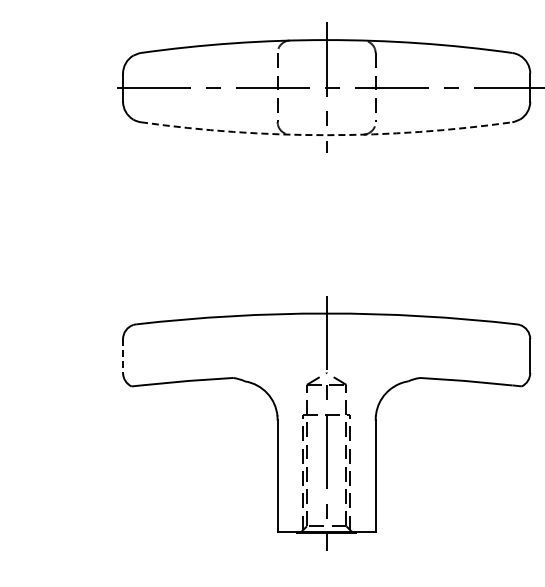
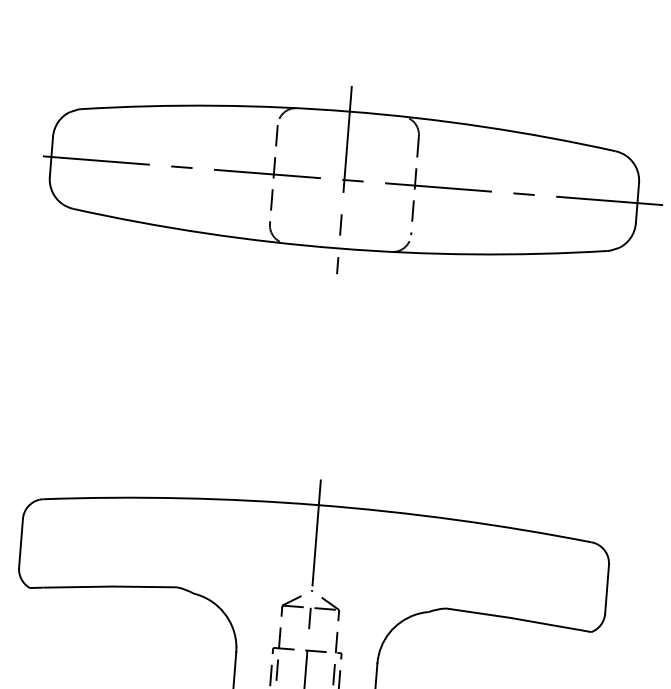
arc: (326, 135) -> (338, 248), dashed -> solid
line: (123, 356) -> (21, 544), dashed -> solid

